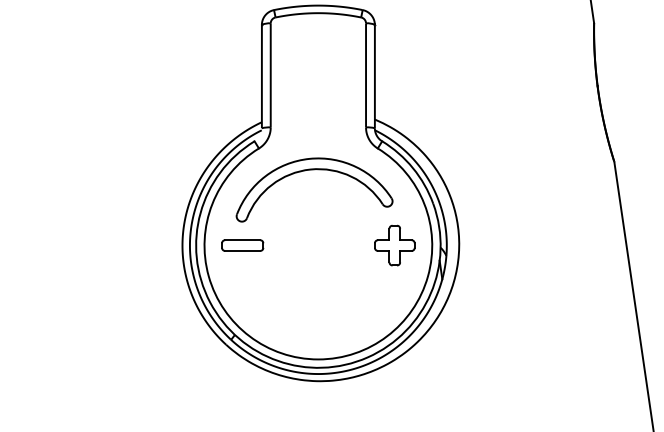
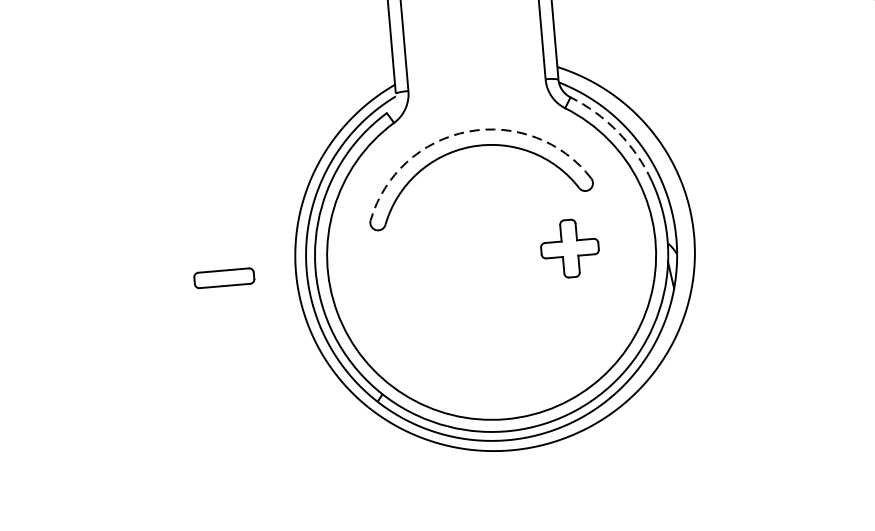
arc: (309, 158) -> (468, 131), solid -> dashed
arc: (413, 168) -> (619, 132), solid -> dashed
part: (242, 245) -> (224, 278), moved
part: (394, 245) -> (569, 248), moved

